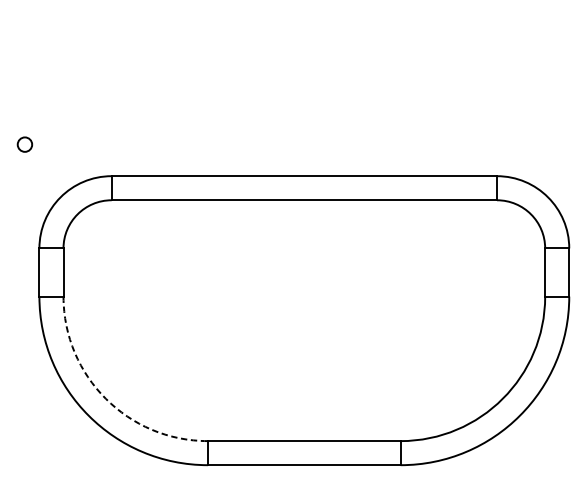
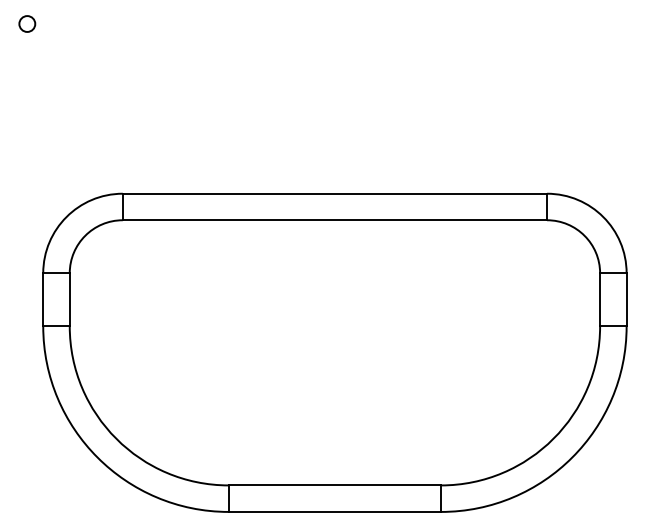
circle: (25, 144) -> (27, 23), moved
arc: (105, 398) -> (116, 438), dashed -> solid

